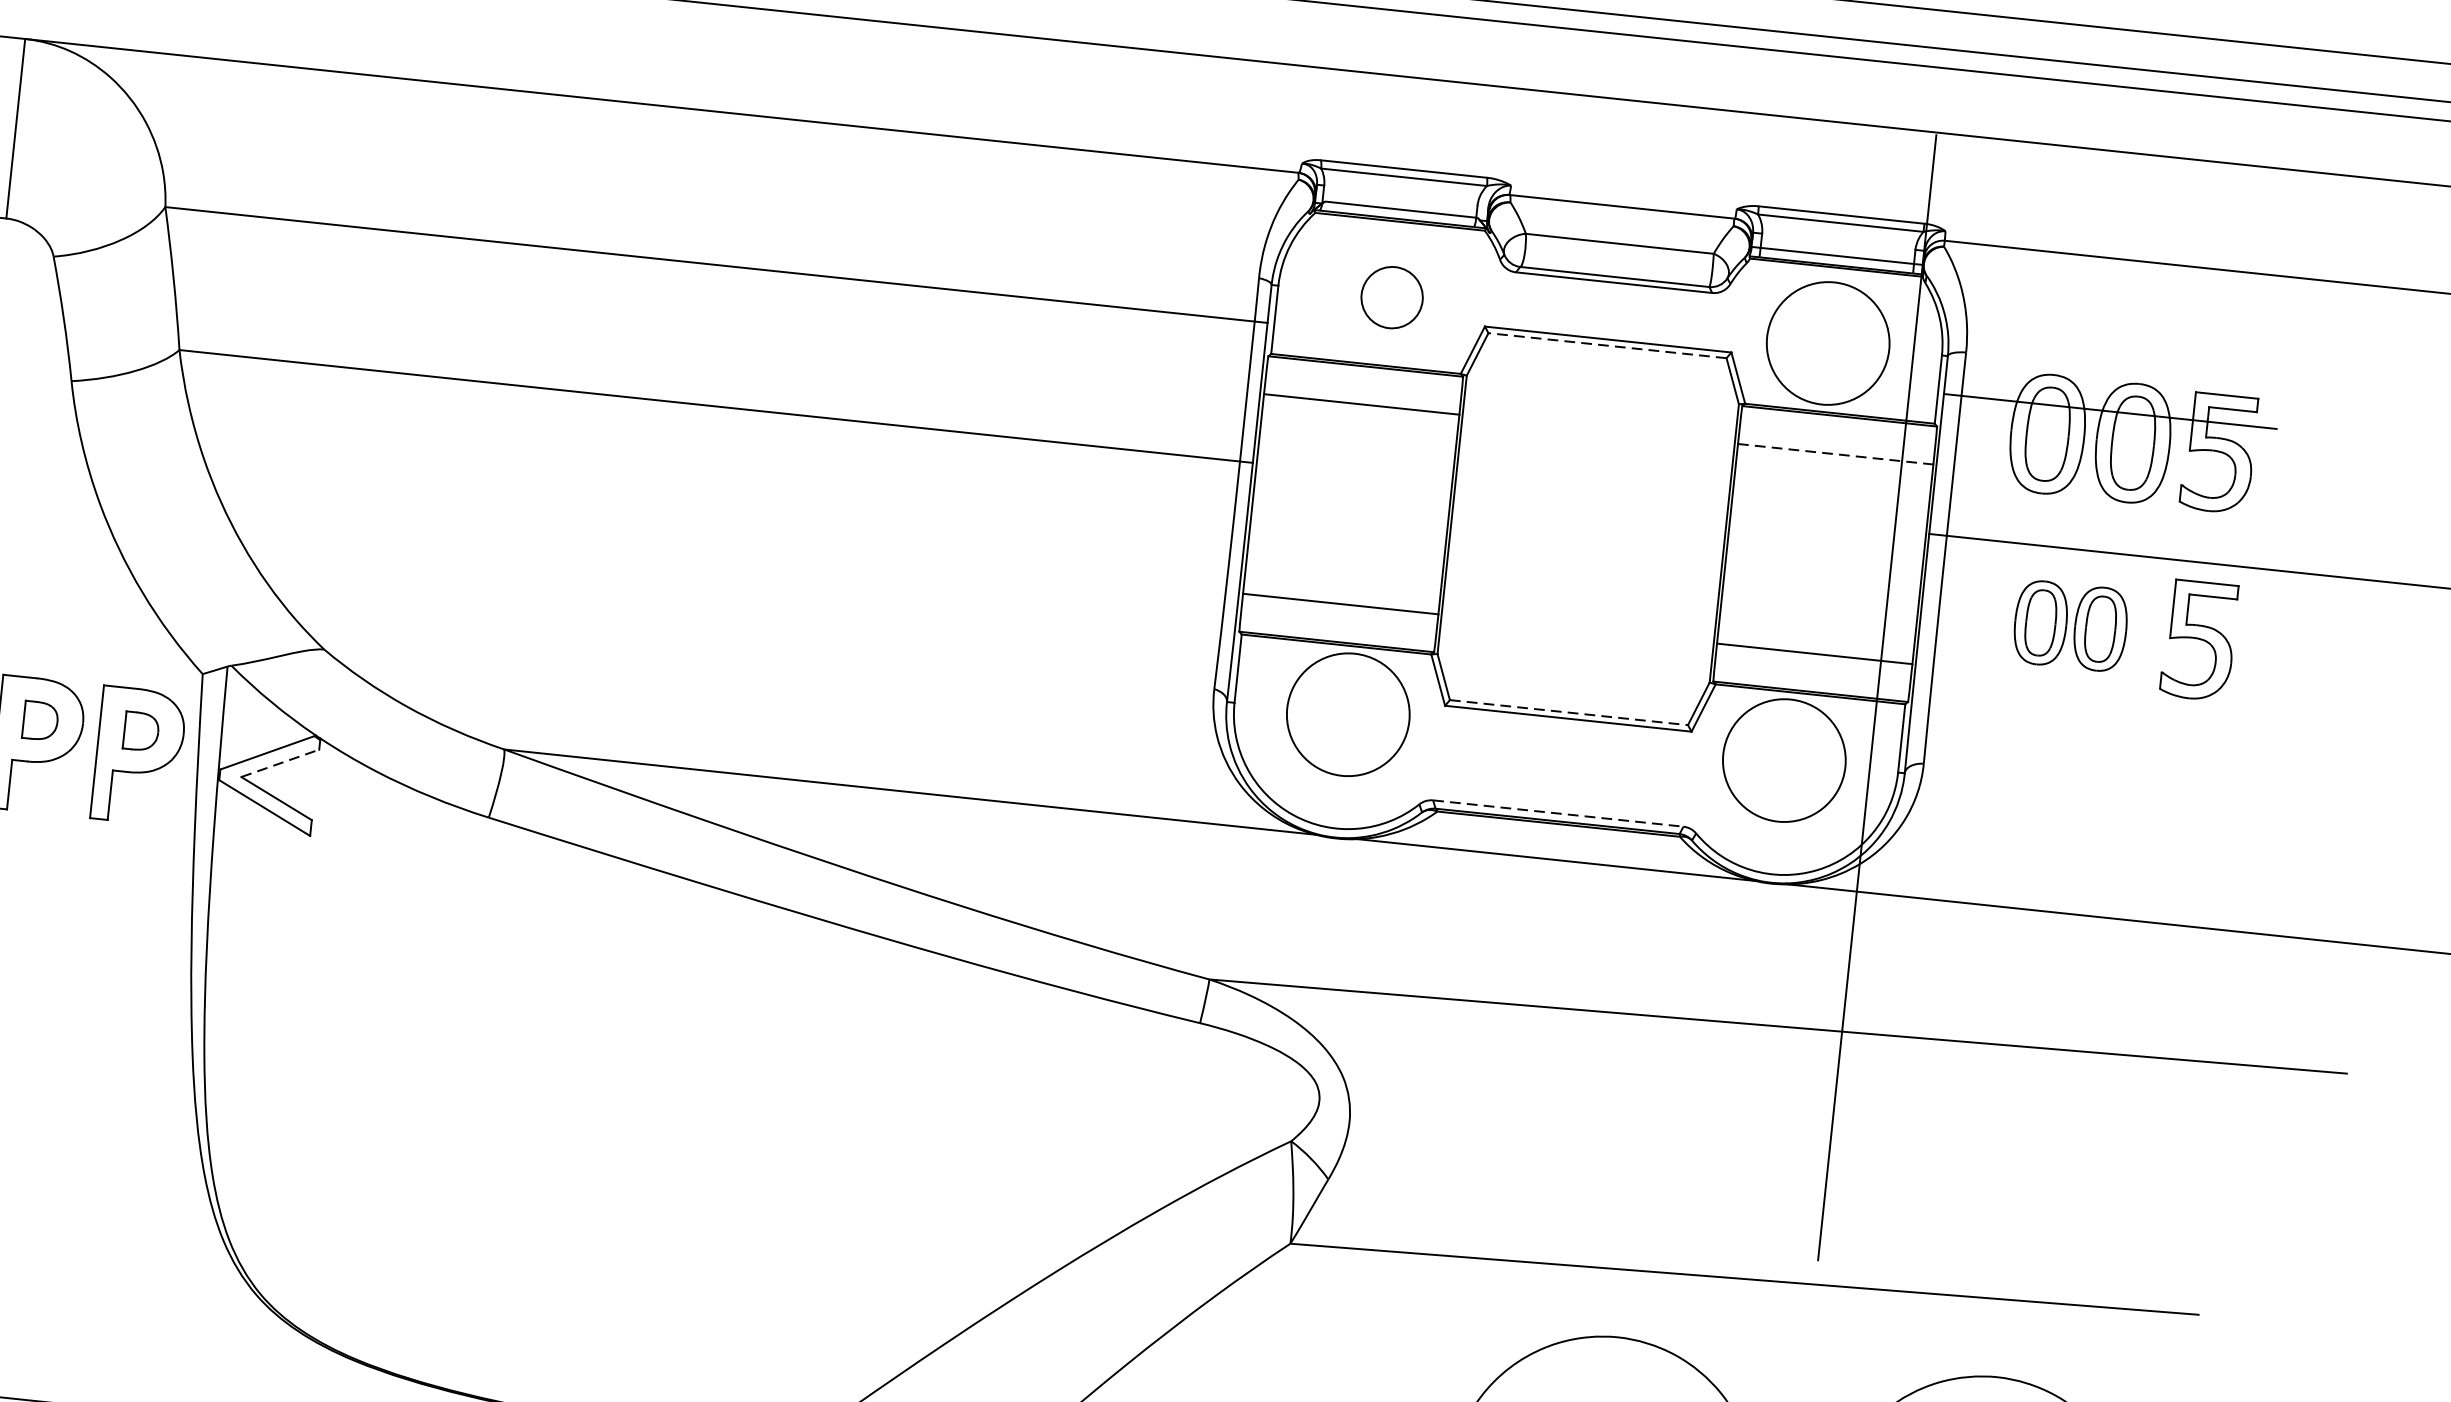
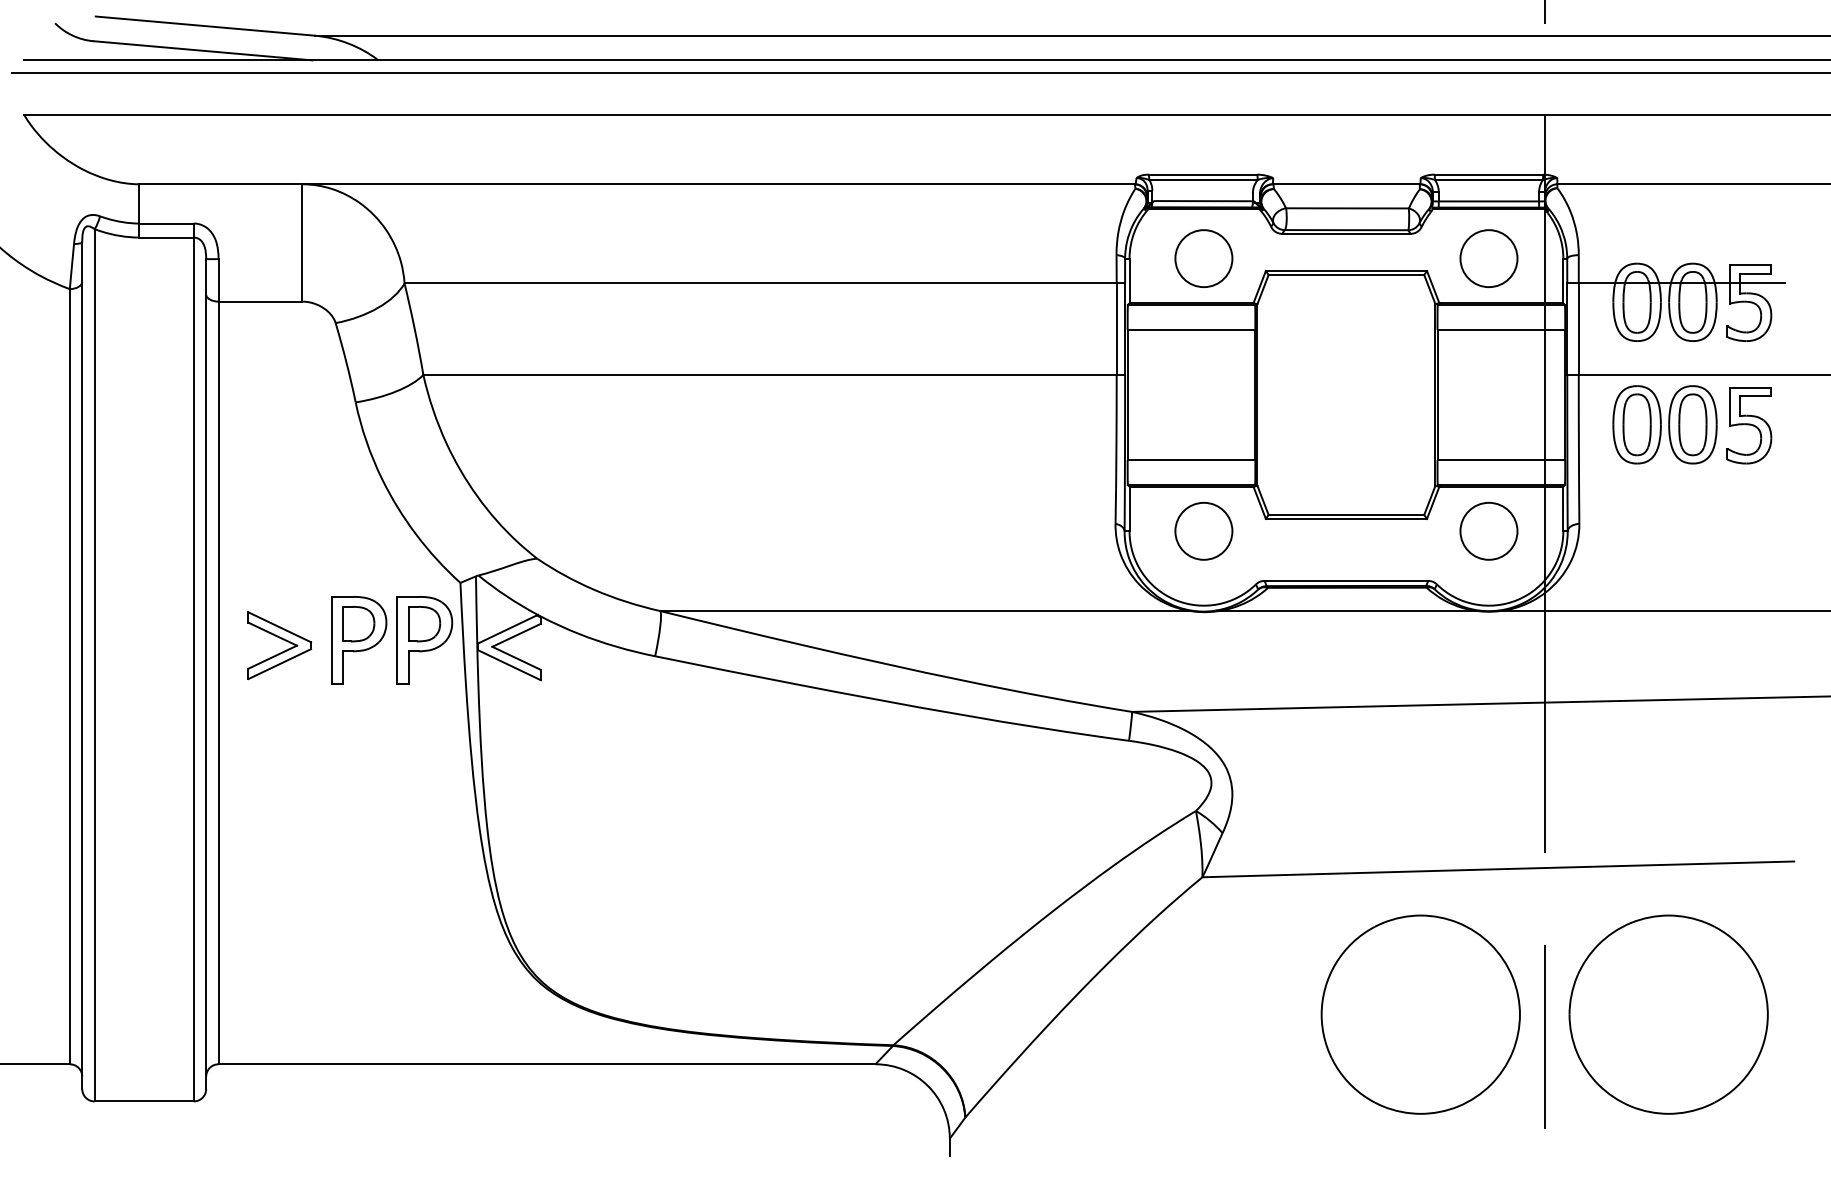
circle: (1391, 297) -> (1203, 258), size x1.43
circle: (1827, 343) -> (1488, 258), size x0.71
line: (1607, 346) -> (1346, 275), dashed -> solid
line: (1835, 453) -> (1501, 329), dashed -> solid
part: (2070, 625) -> (1664, 424), size x1.43
line: (1569, 711) -> (1346, 514), dashed -> solid
circle: (1347, 713) -> (1203, 530), size x0.71
part: (40, 721) -> (358, 624), size x1.43
part: (141, 731) -> (424, 624), size x1.43
circle: (1783, 759) -> (1488, 530), size x0.71
line: (280, 763) -> (516, 635), dashed -> solid
line: (1558, 812) -> (1346, 580), dashed -> solid

